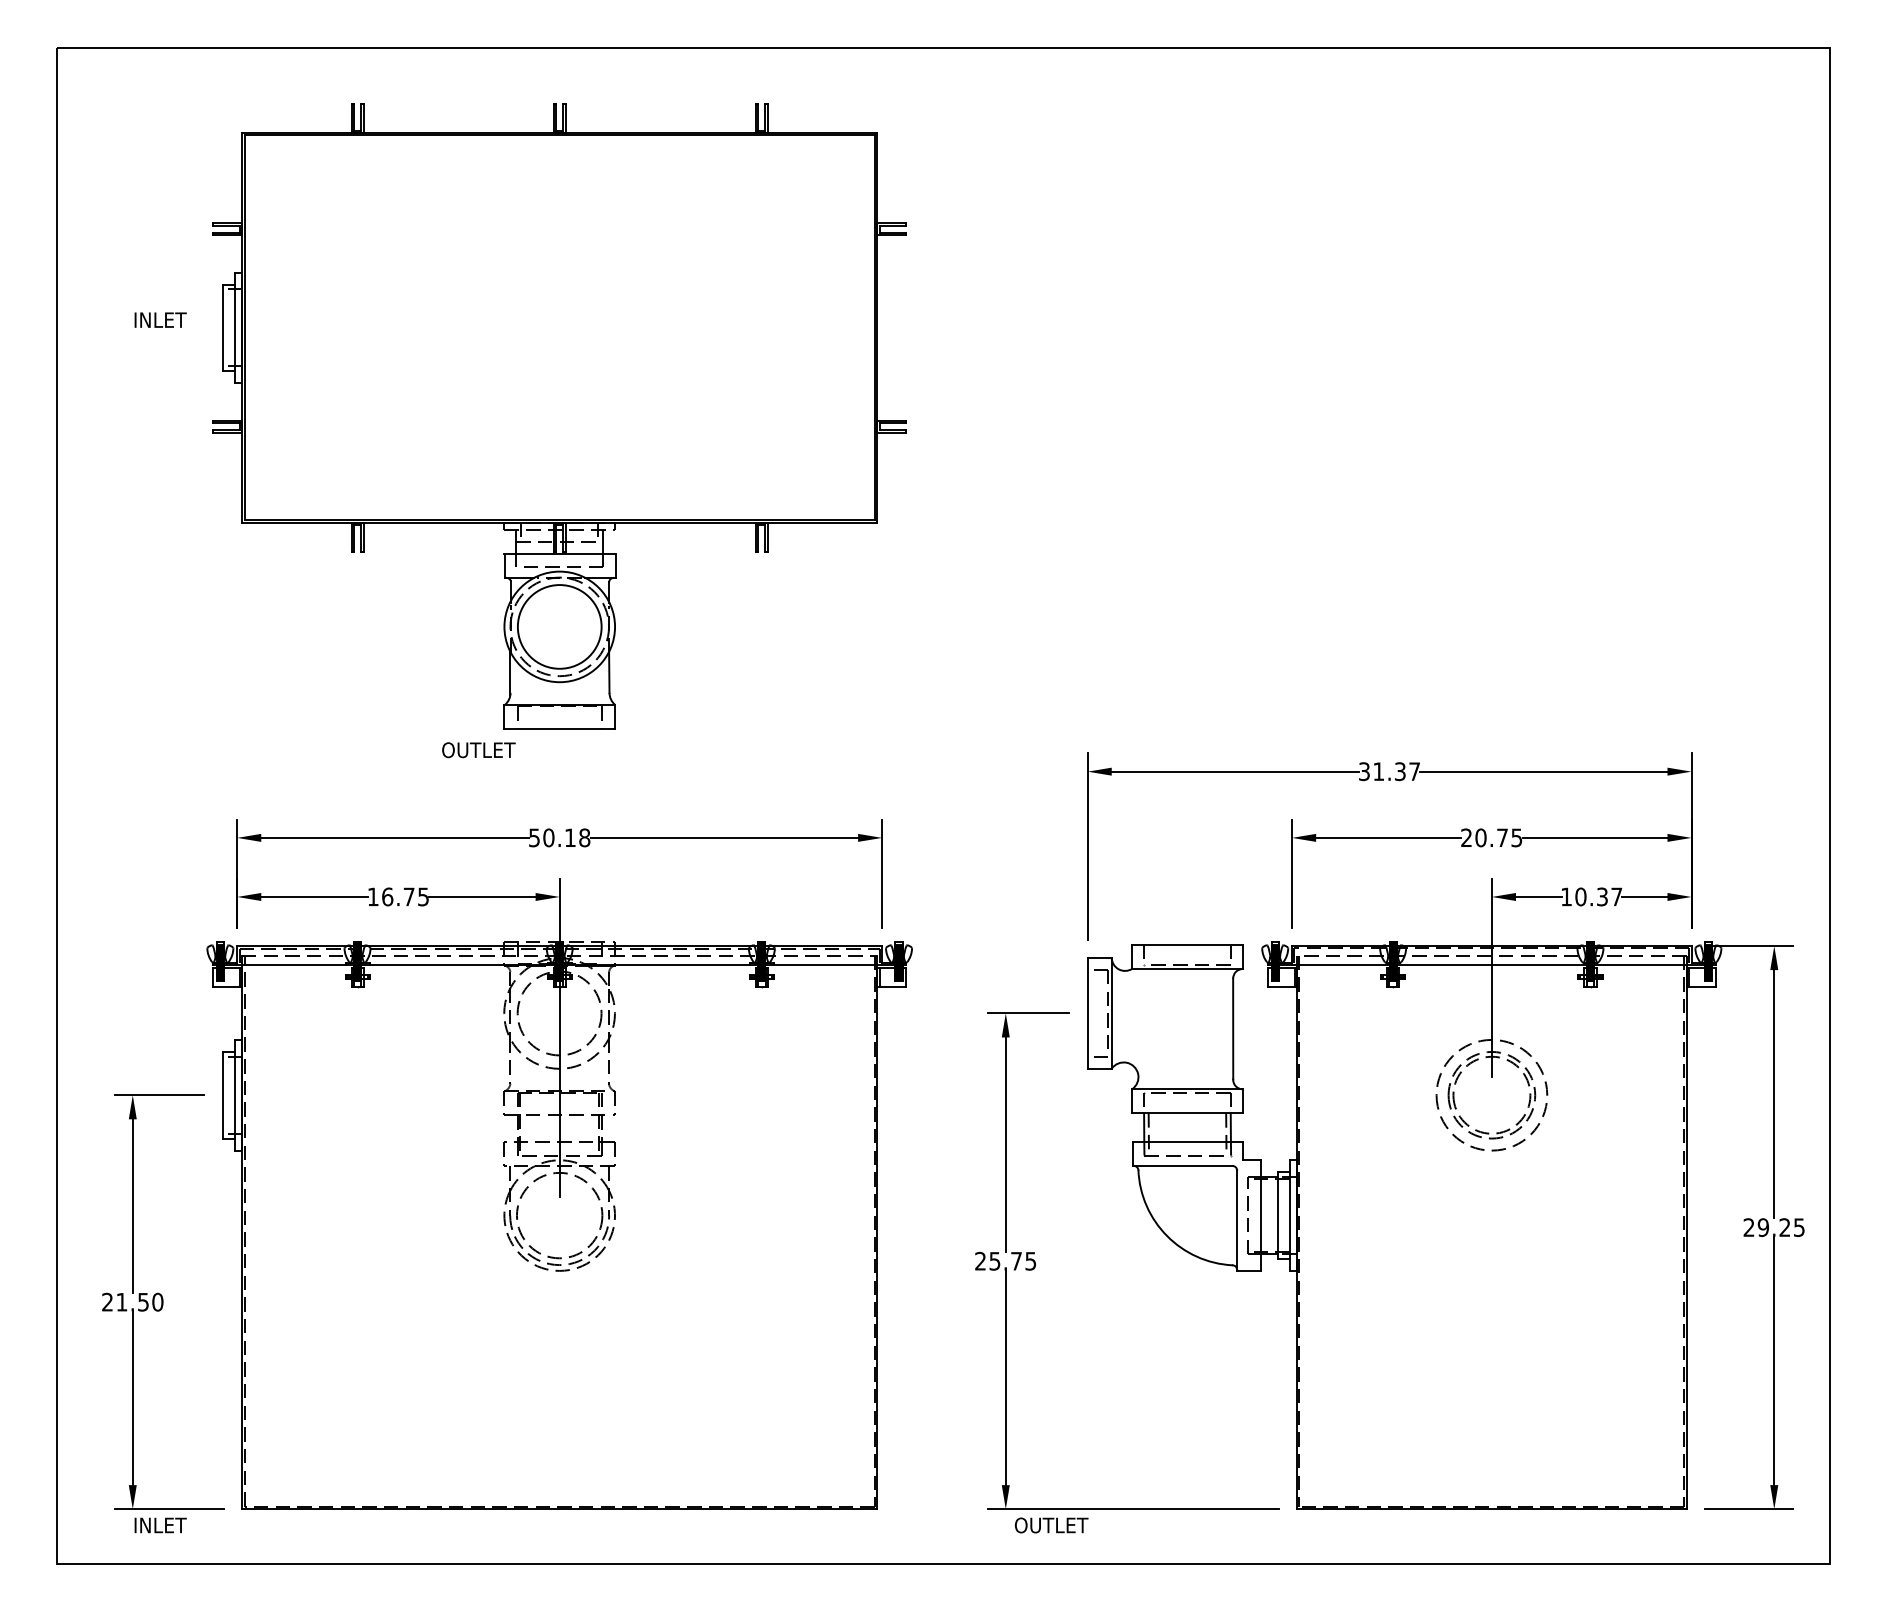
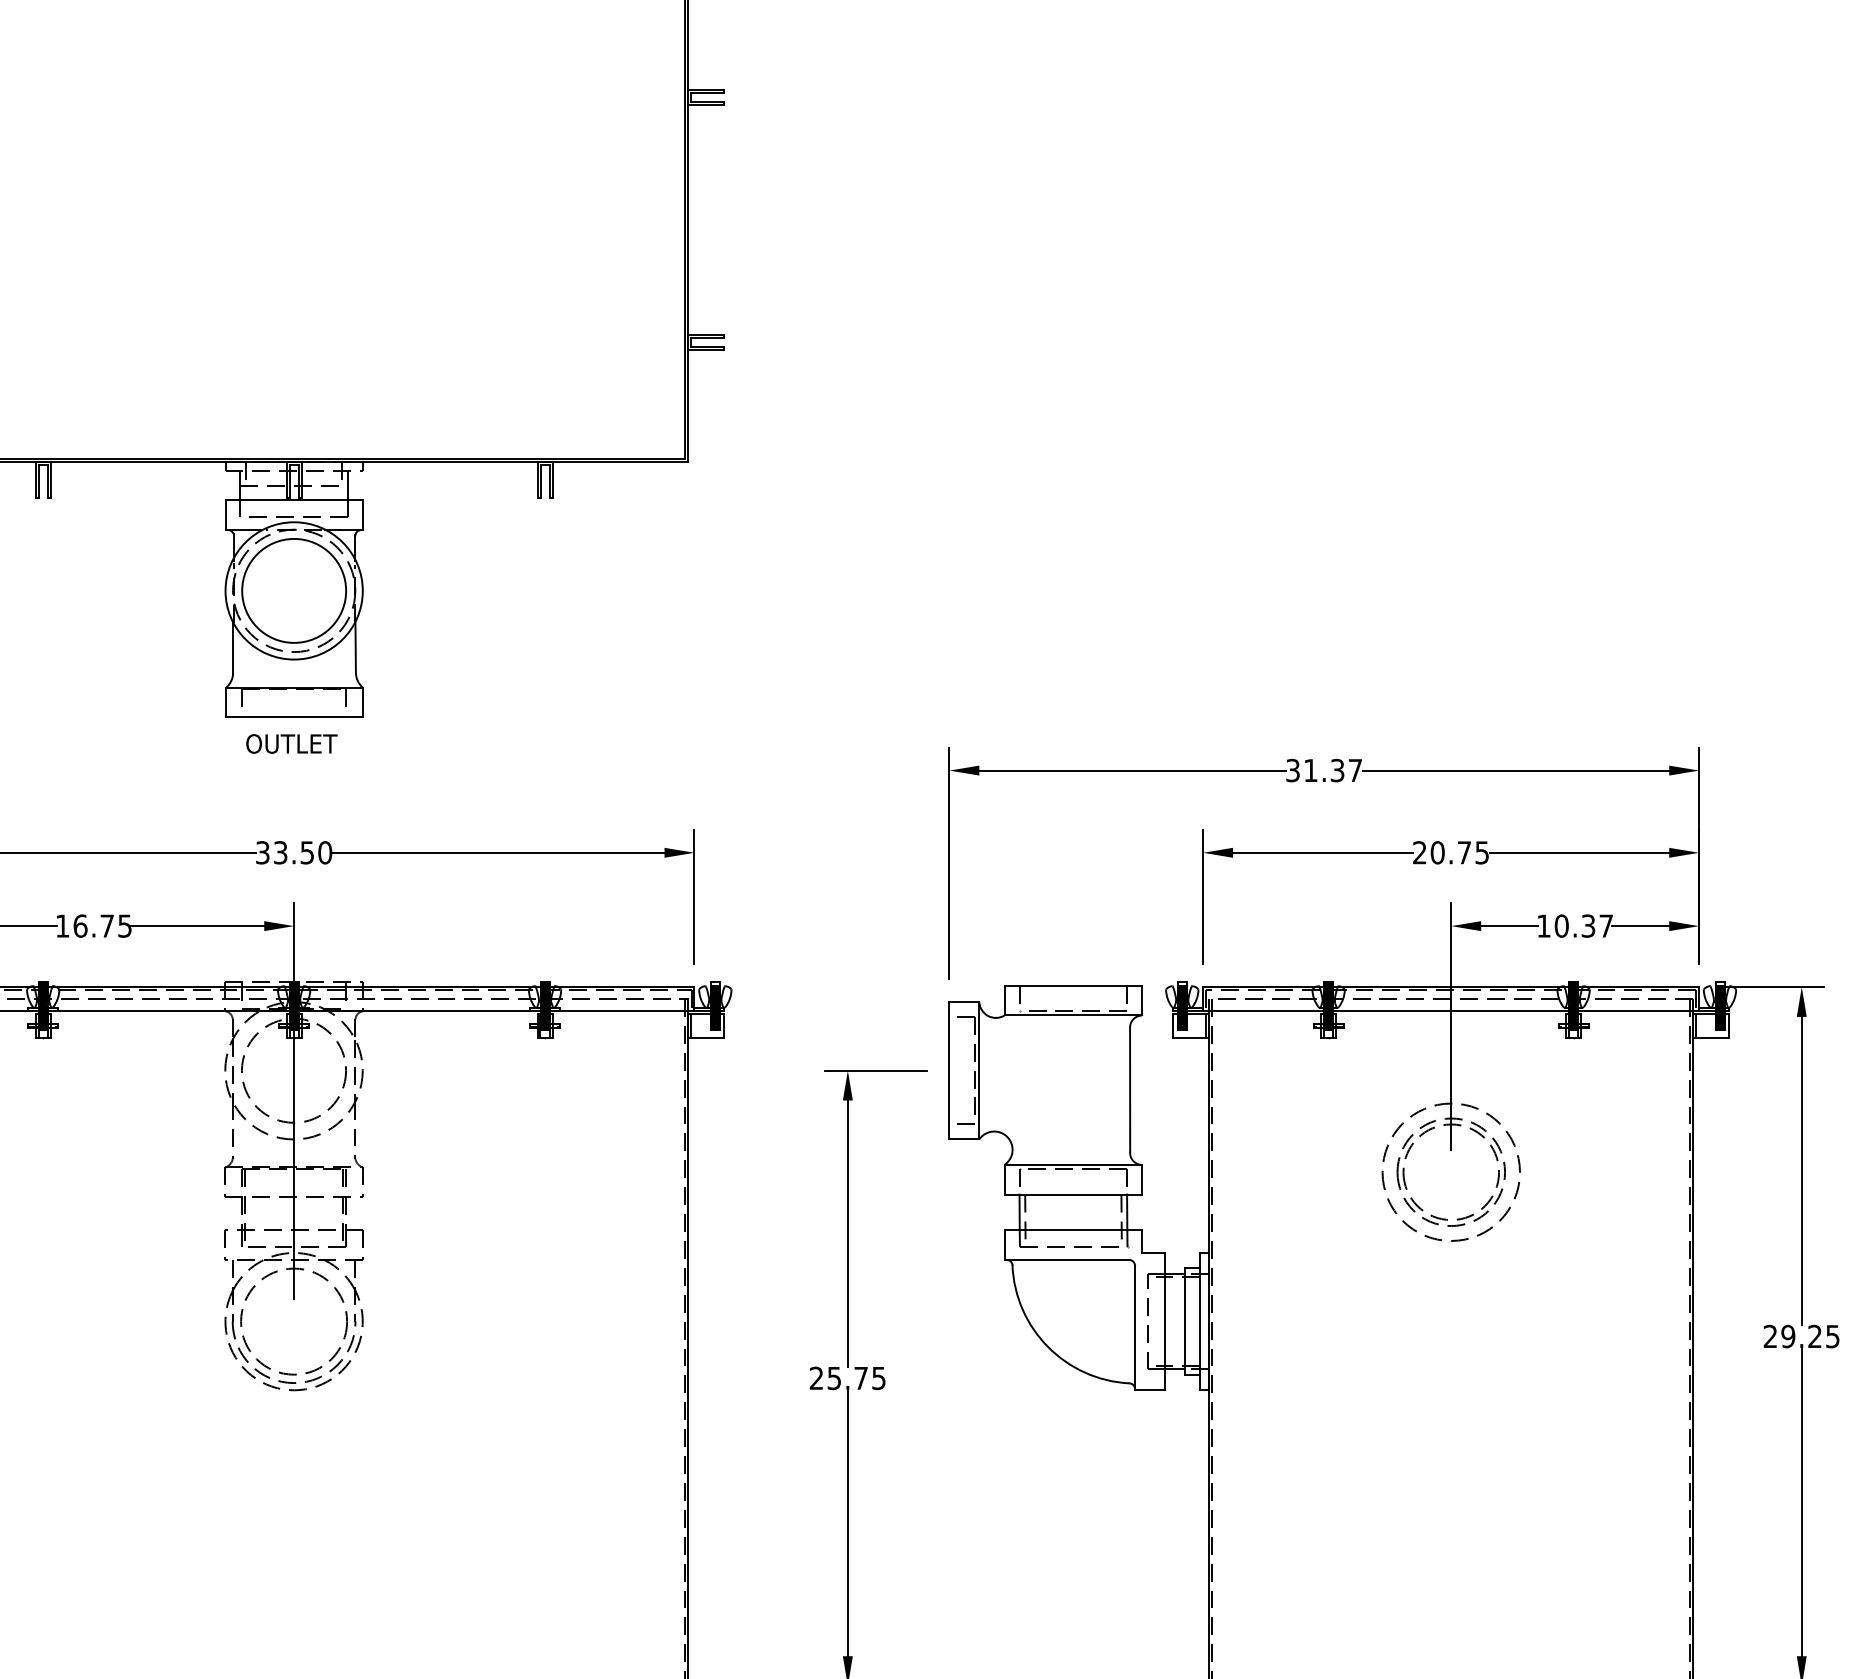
text: (478, 750) -> (291, 744), moved
text: (559, 837) -> (293, 852), 50.18 -> 33.50

